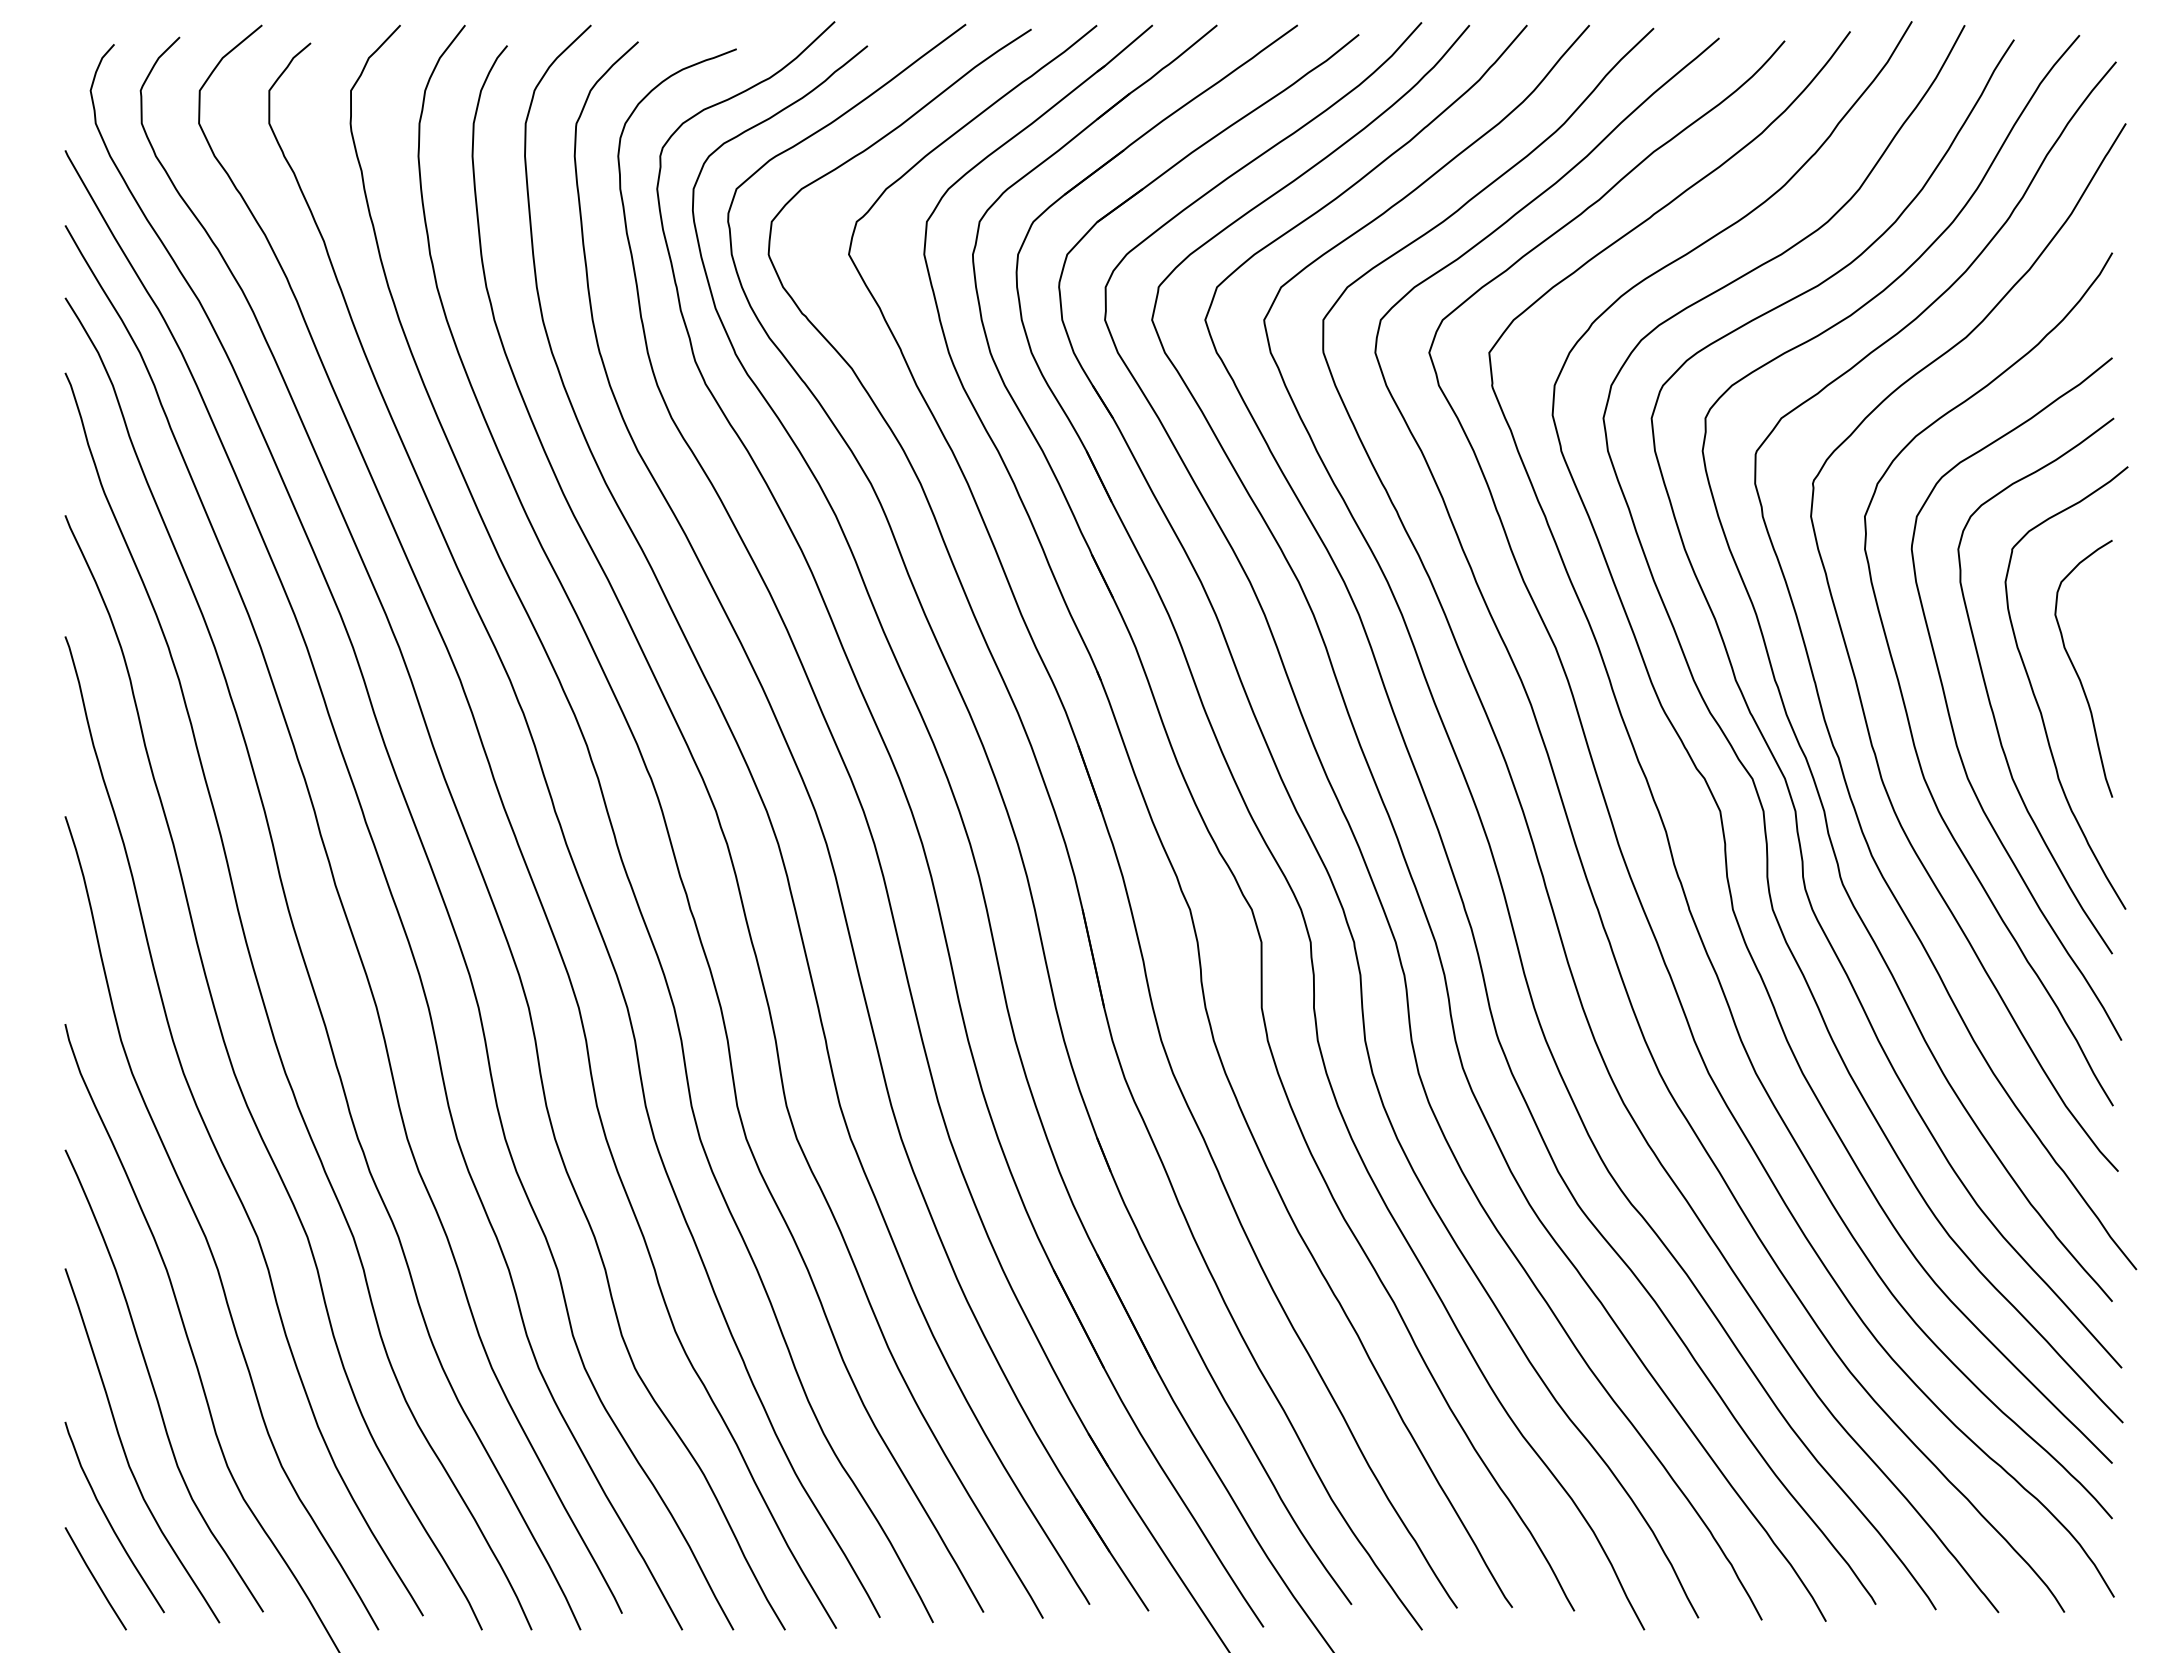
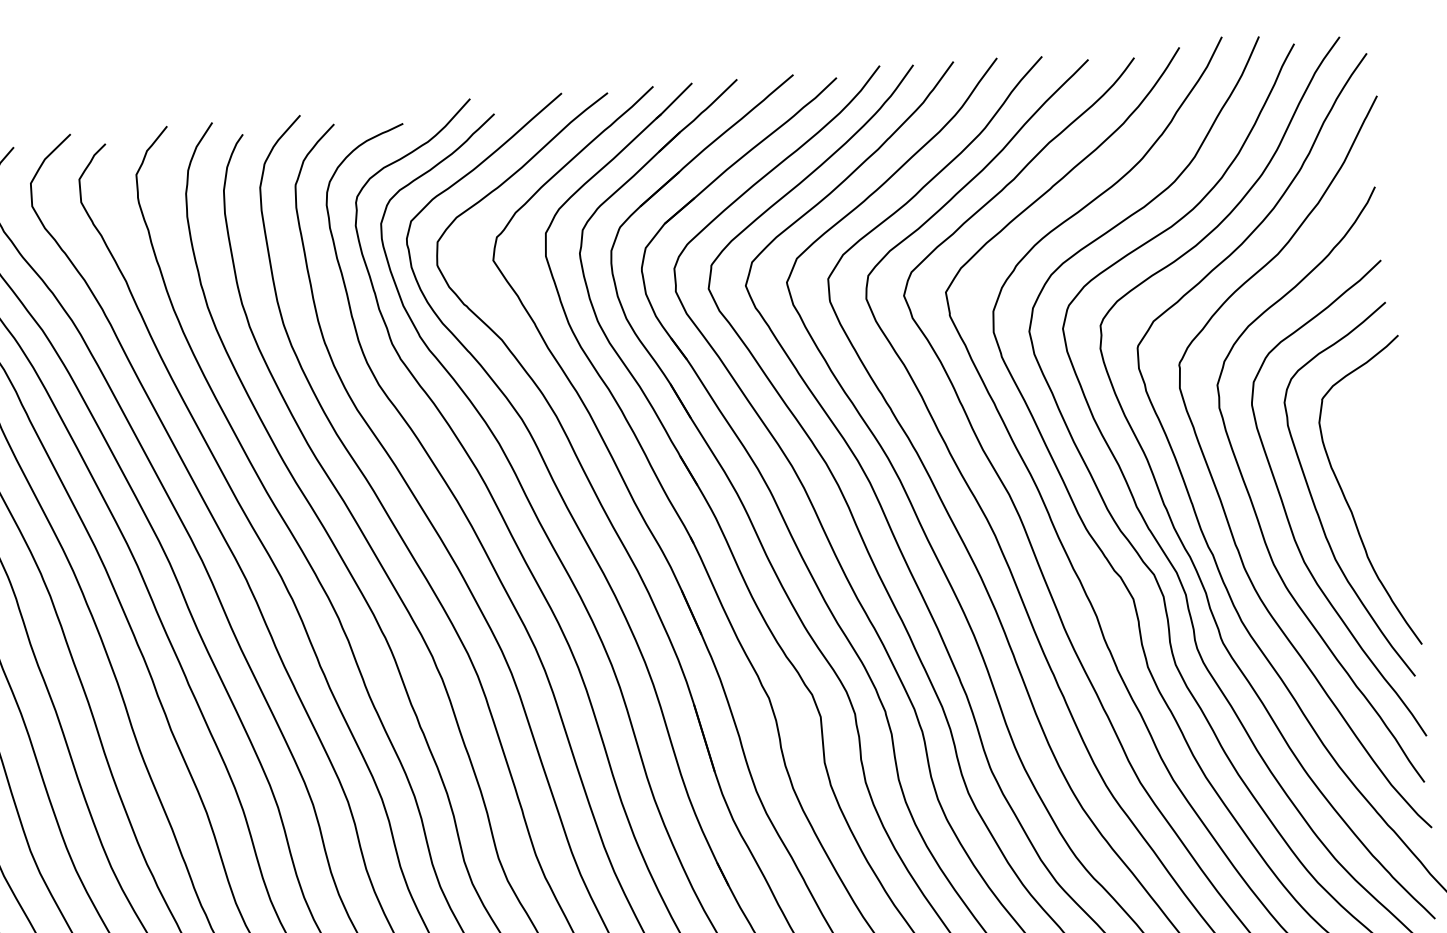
curve: (2077, 672) -> (1374, 481), removed

